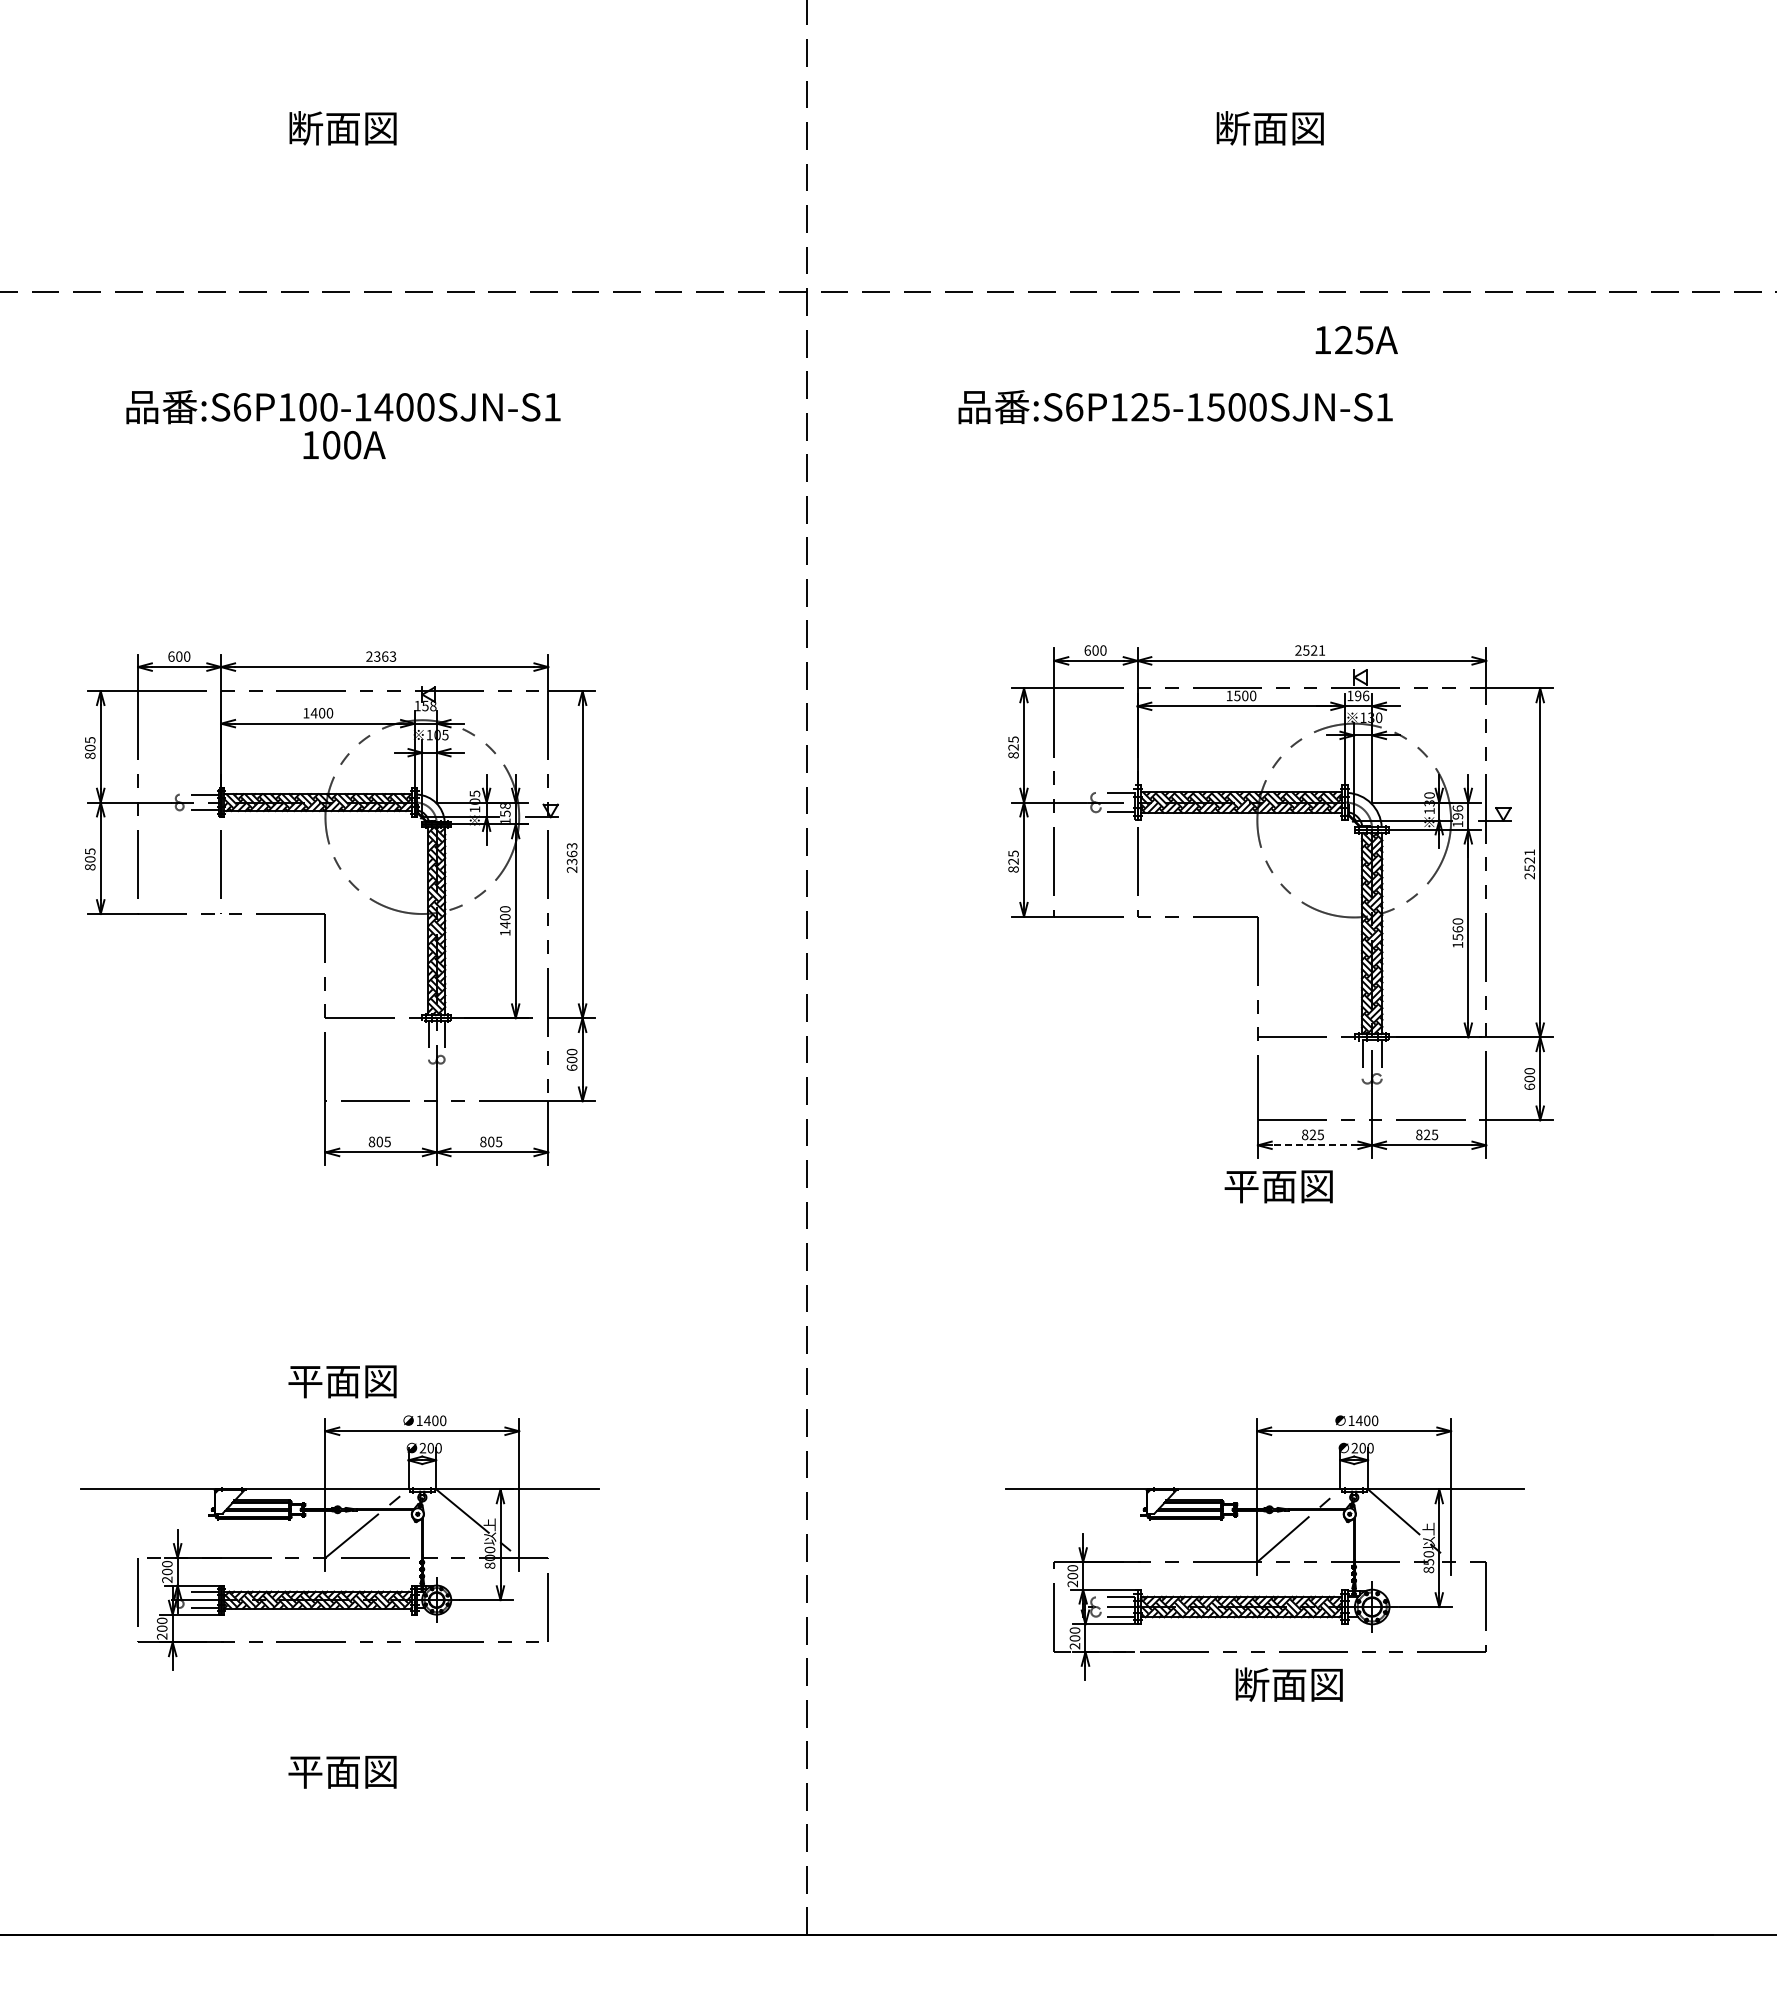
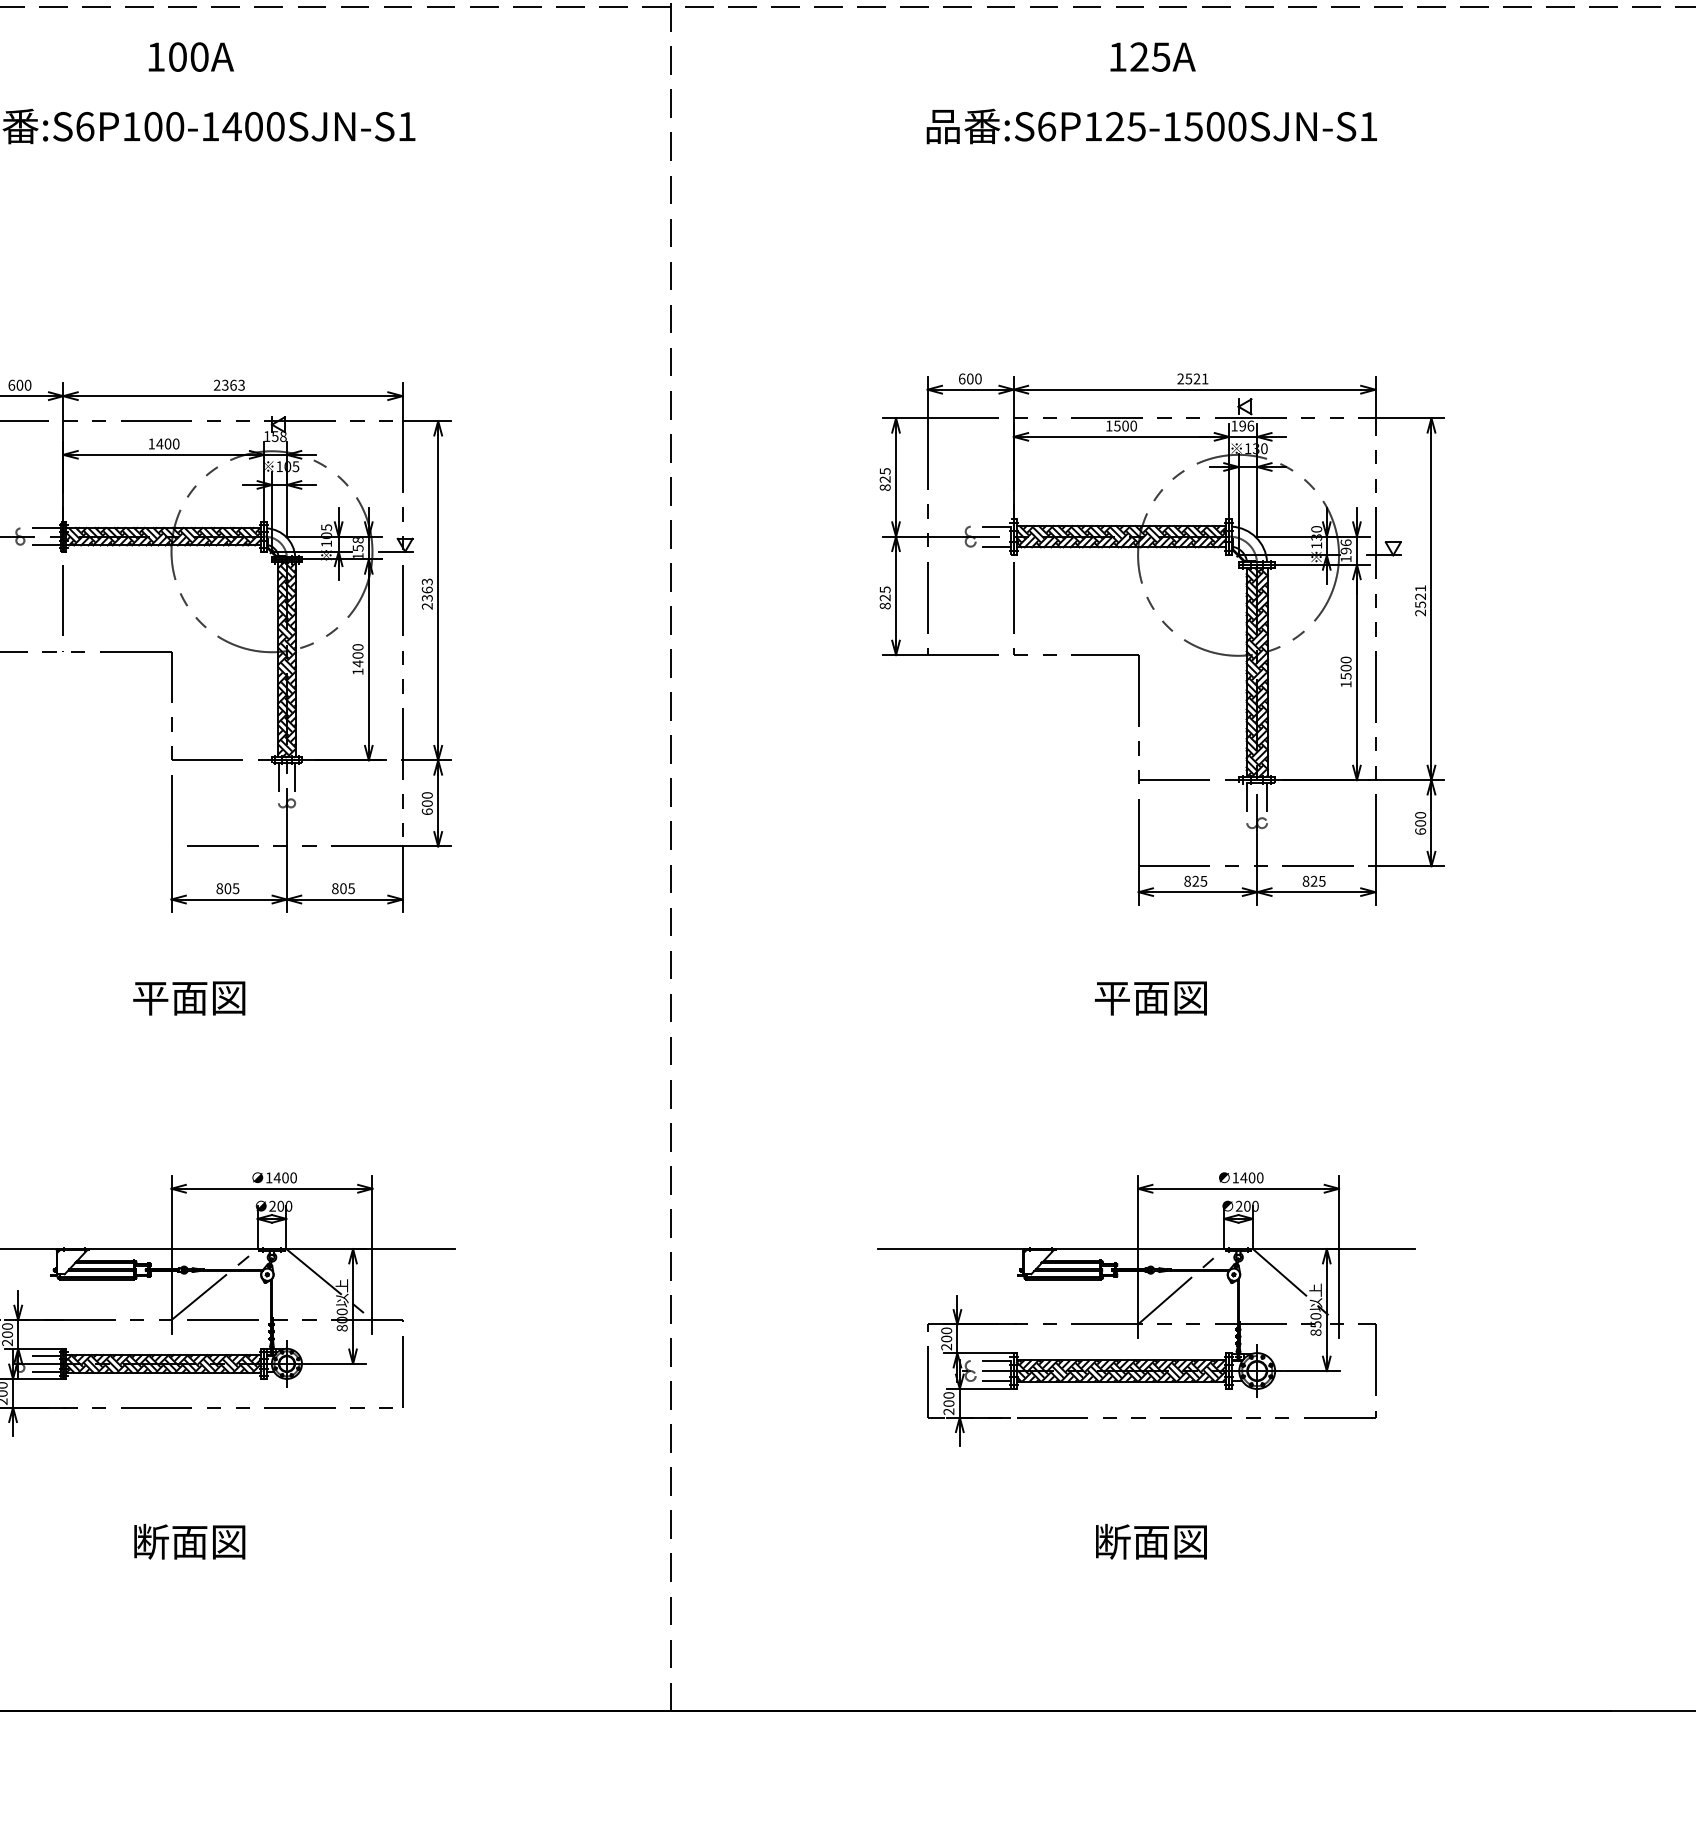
text: (1356, 340) -> (1152, 57), moved
text: (1175, 407) -> (1151, 126), moved
text: (344, 445) -> (191, 57), moved
text: (1457, 929) -> (1345, 668), 1560 -> 1500
line: (1314, 1145) -> (1197, 892), dashed -> solid
text: (1278, 1186) -> (1150, 998), moved
text: (342, 1381) -> (189, 998), moved
text: (1288, 1684) -> (1150, 1541), moved
text: (305, 1771) -> (150, 1541), 平面図 -> 断面図

